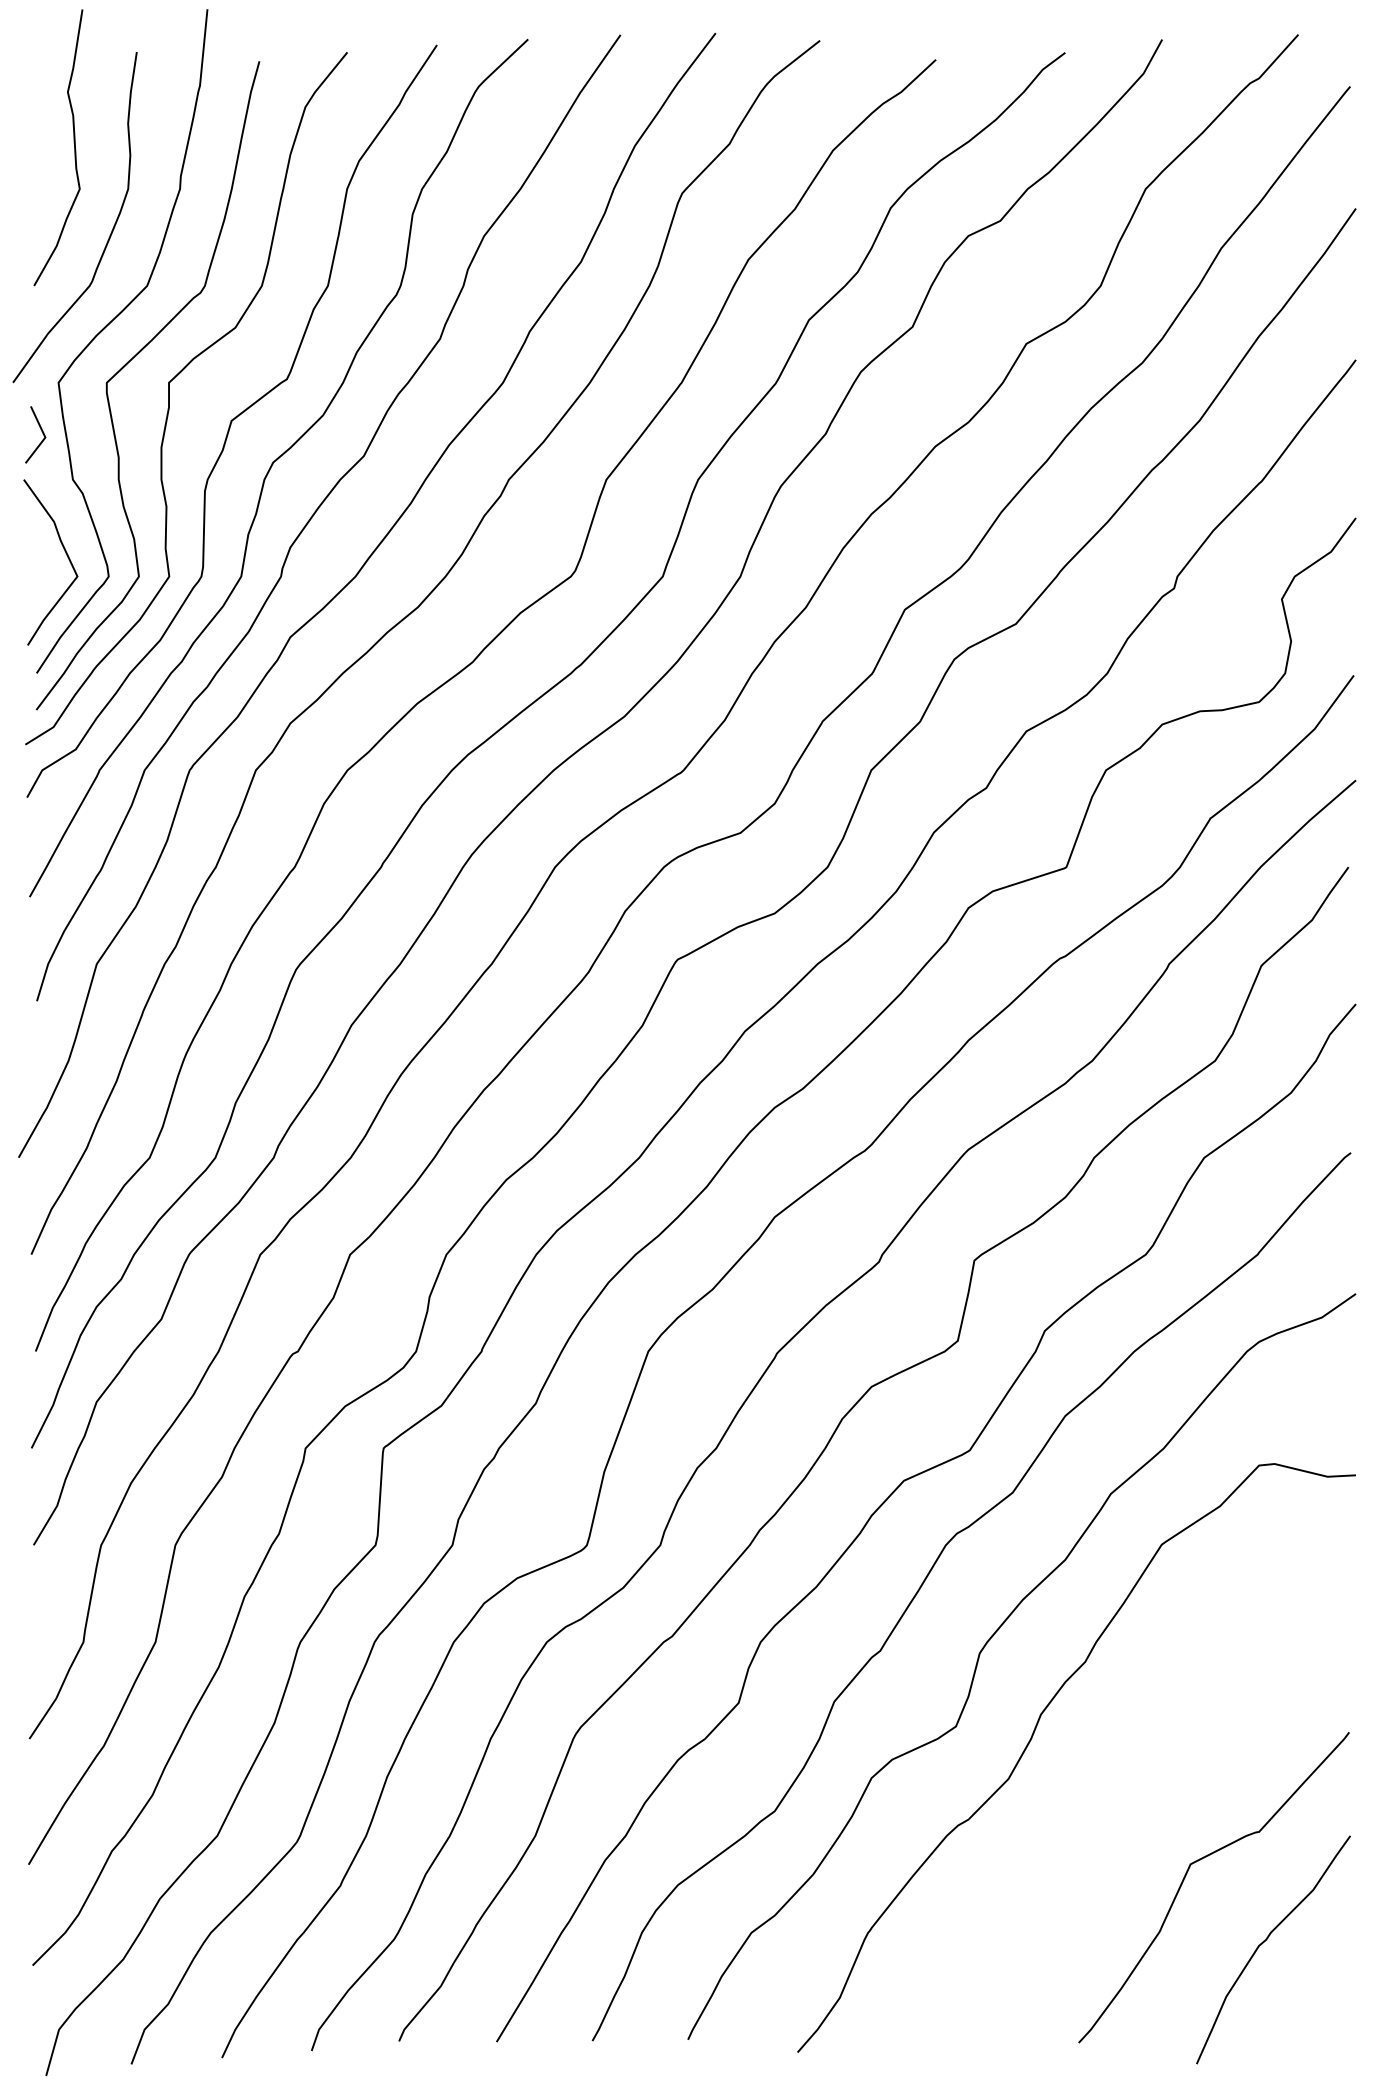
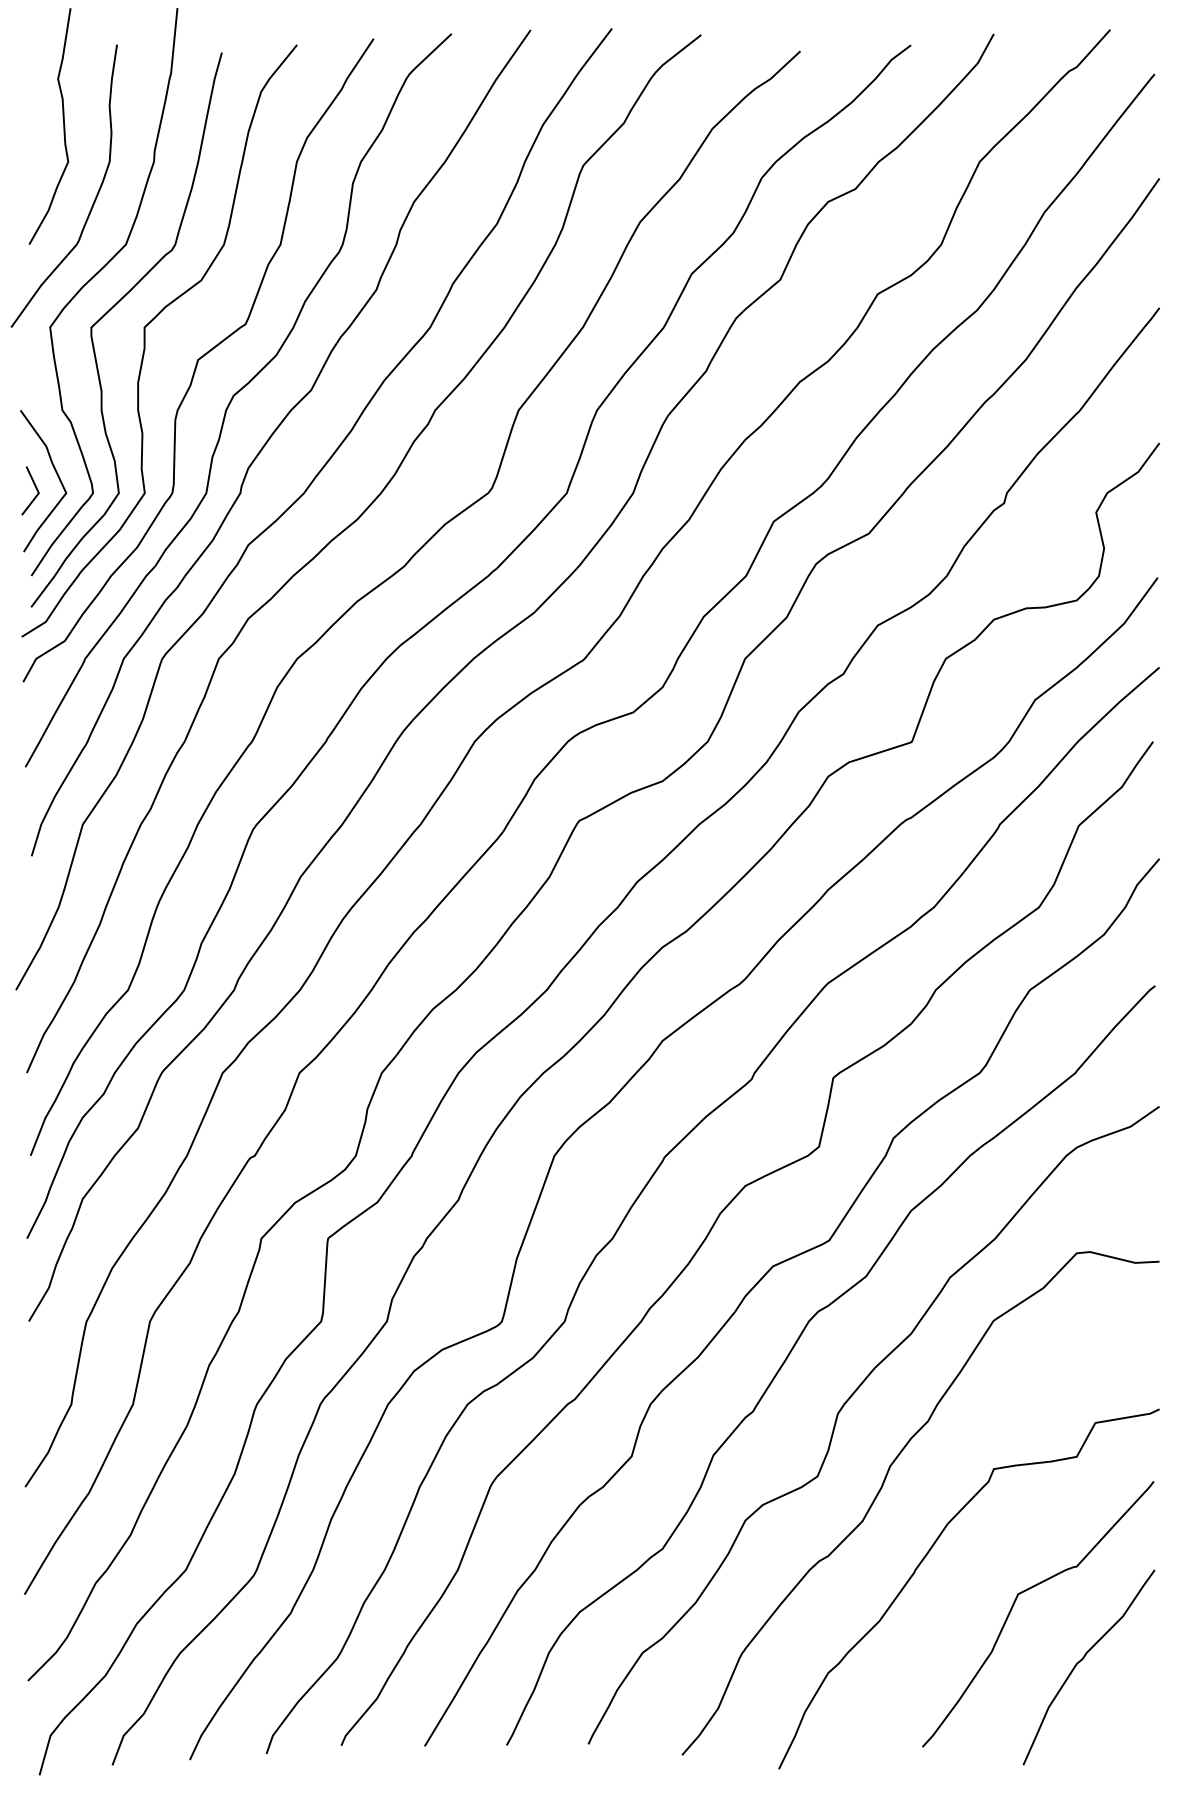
line: (41, 431) -> (35, 487), moved
curve: (1082, 1821) -> (925, 1557), added

